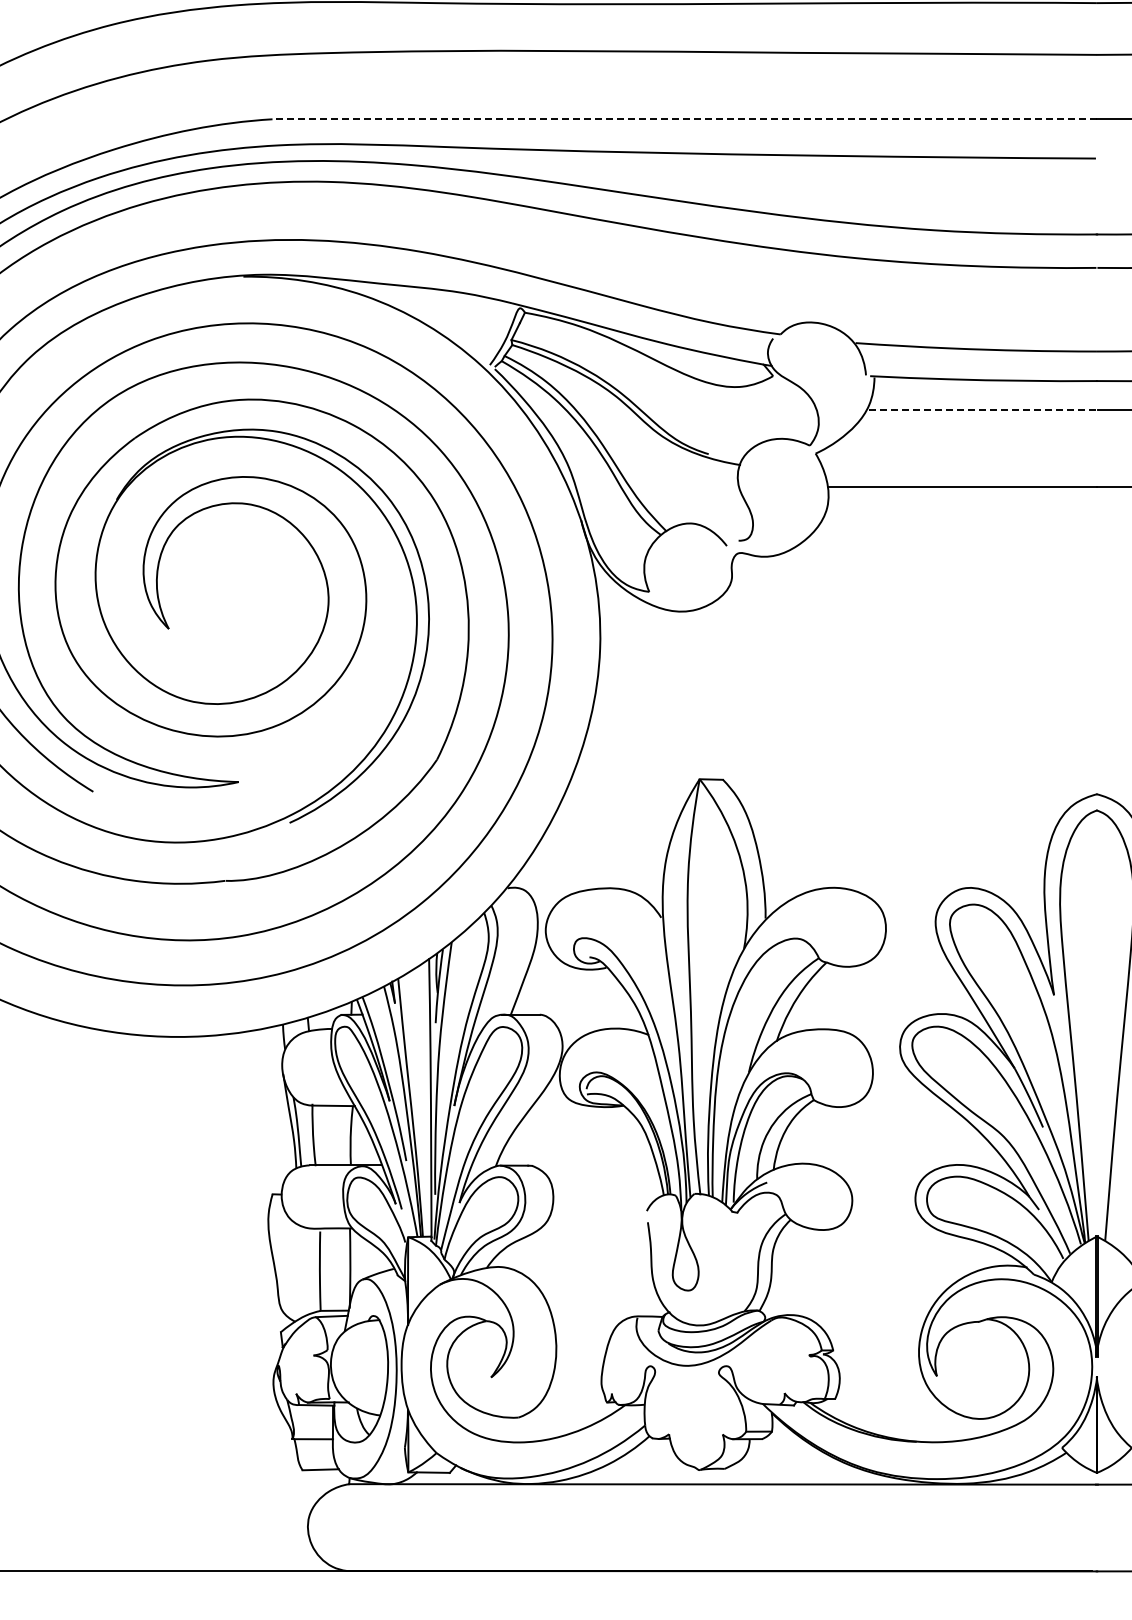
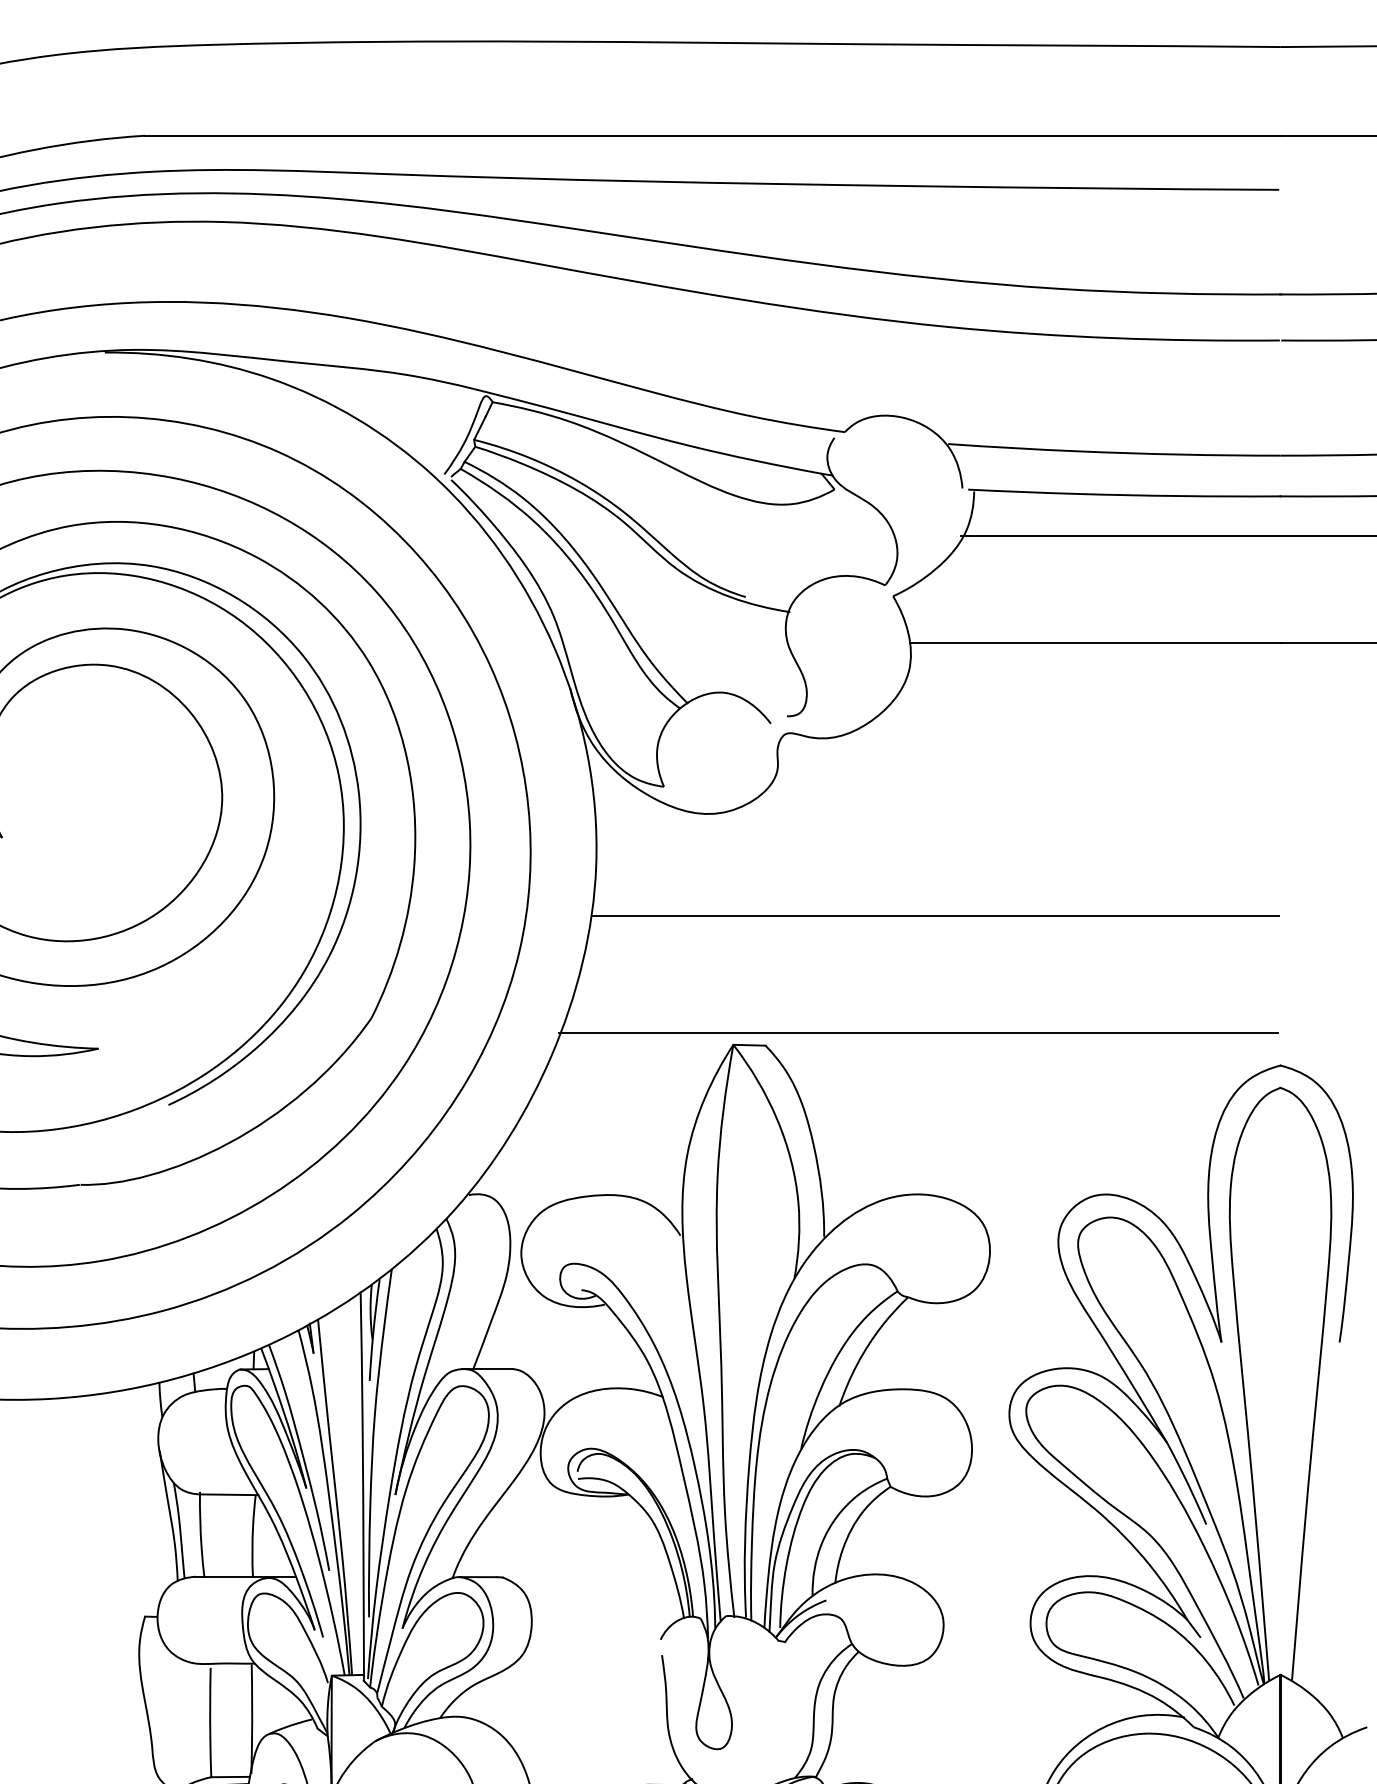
line: (684, 119) -> (712, 136), dashed -> solid
line: (980, 409) -> (1120, 535), dashed -> solid
line: (845, 685) -> (934, 915), added
line: (833, 770) -> (917, 1032), added

